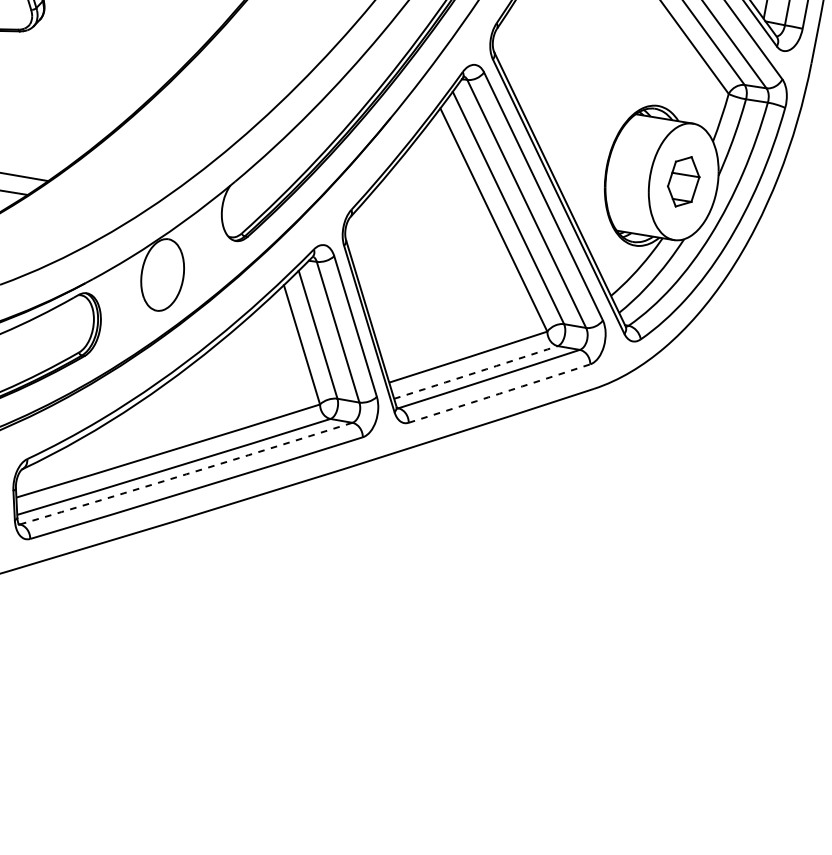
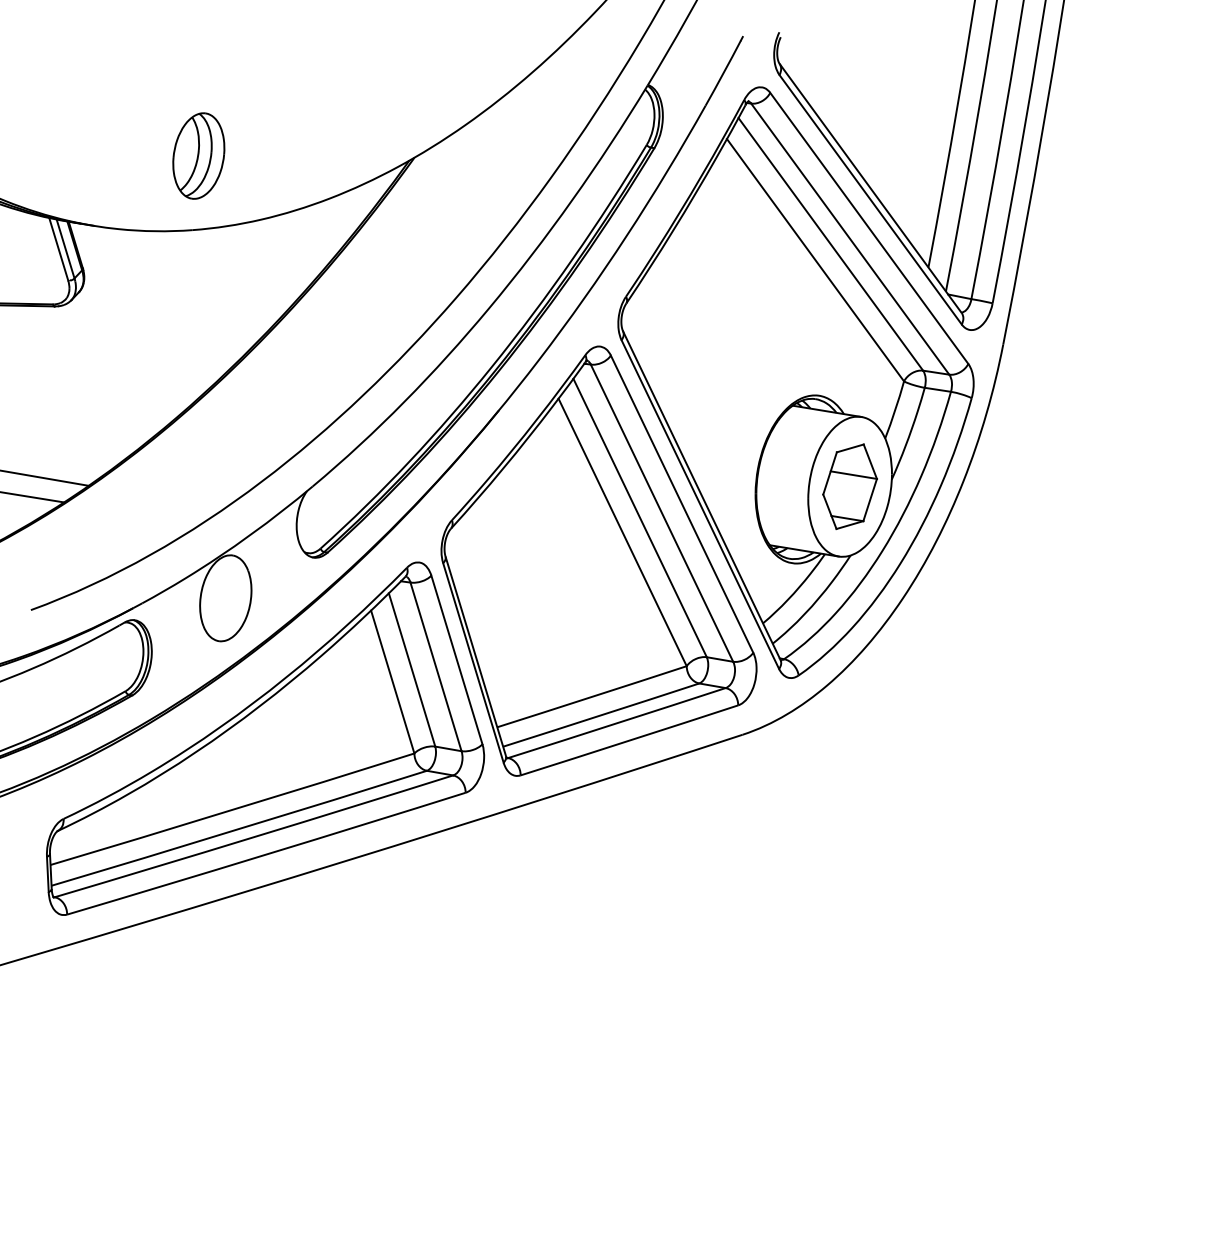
part: (683, 181) -> (849, 486), size x1.43
arc: (476, 372) -> (601, 715), dashed -> solid
arc: (499, 393) -> (629, 740), dashed -> solid
arc: (186, 474) -> (254, 837), dashed -> solid

